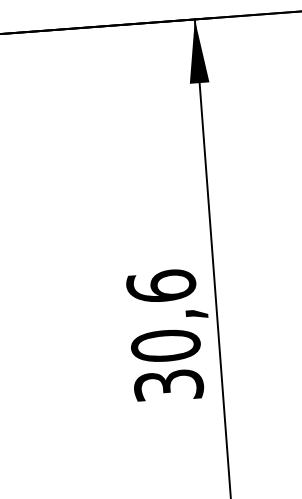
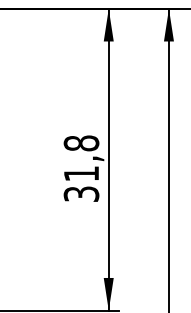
text: (163, 315) -> (81, 158), 30,6 -> 31,8

